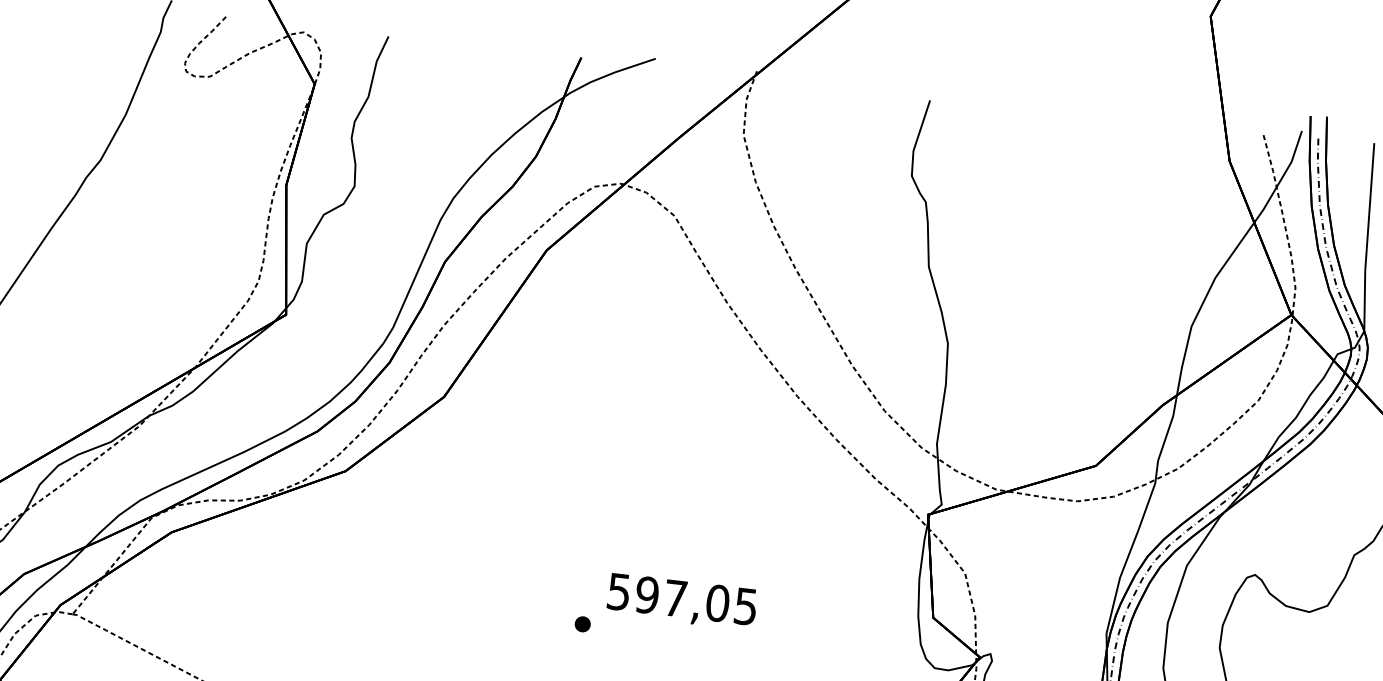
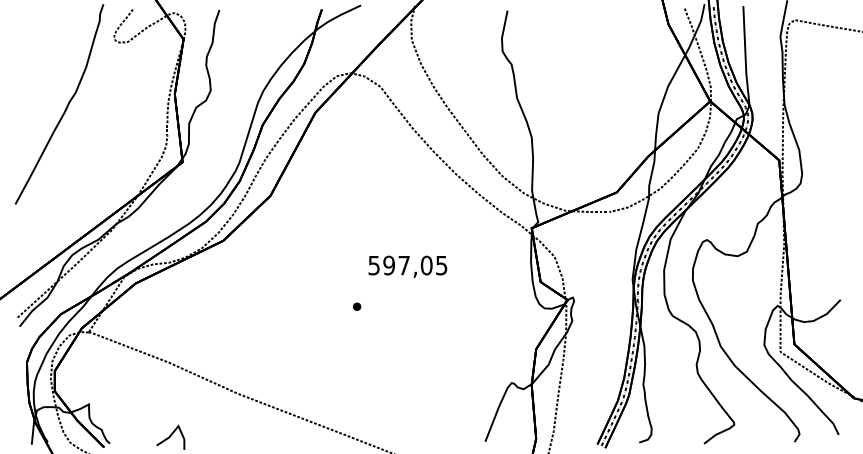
text: (681, 600) -> (407, 266), moved

